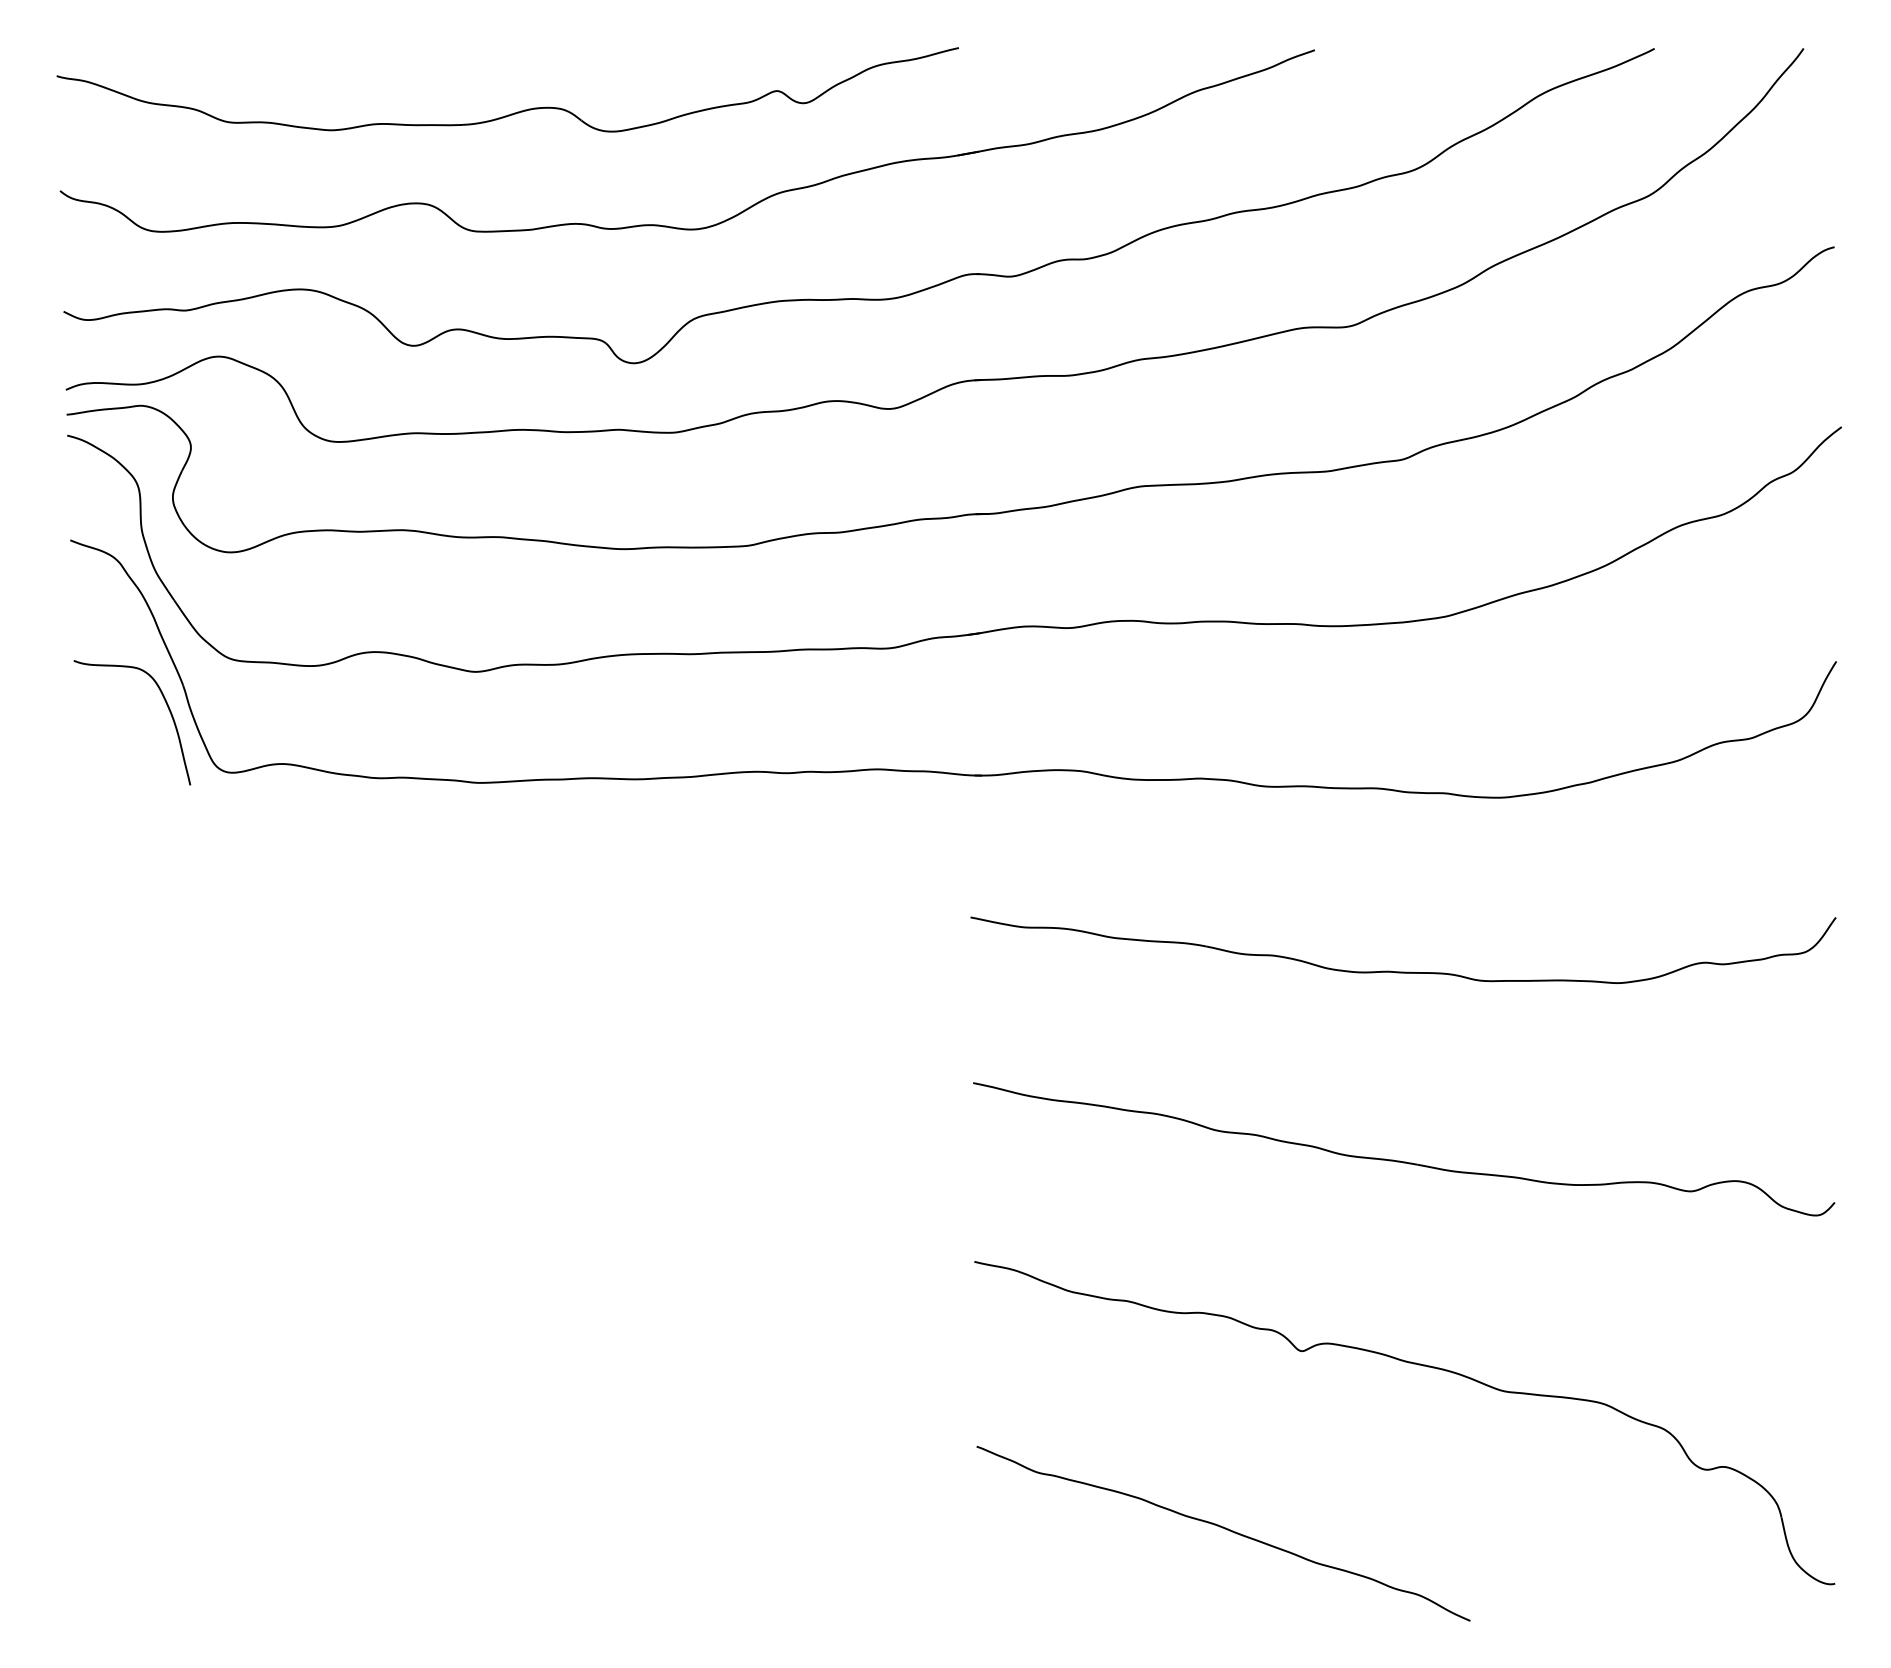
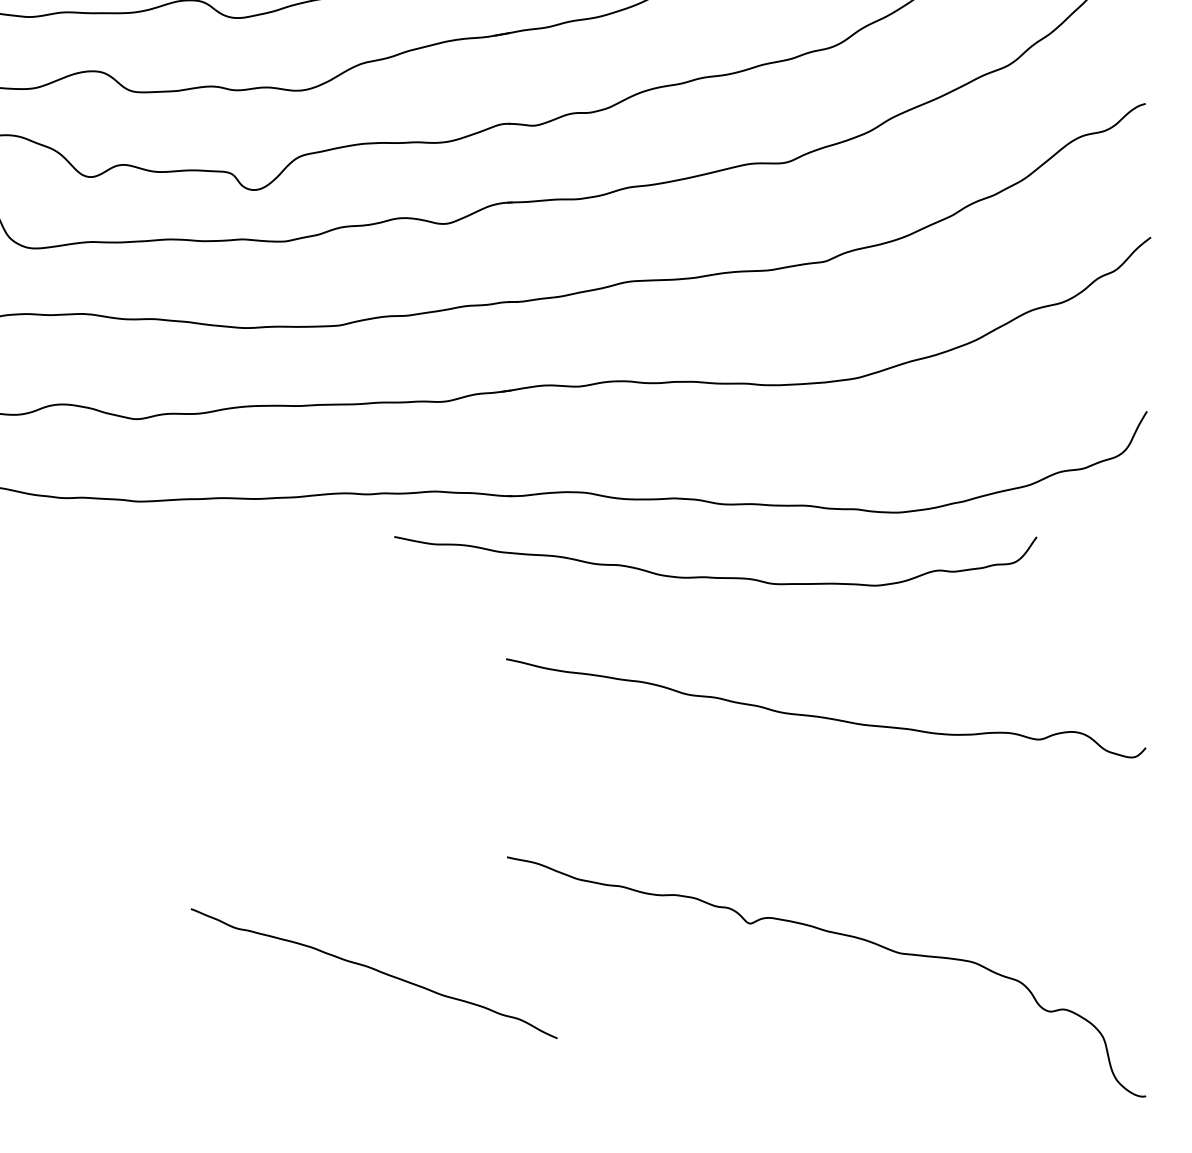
part: (1403, 971) -> (715, 577), moved
part: (1400, 1160) -> (823, 716), moved
curve: (1224, 1529) -> (374, 970), moved

